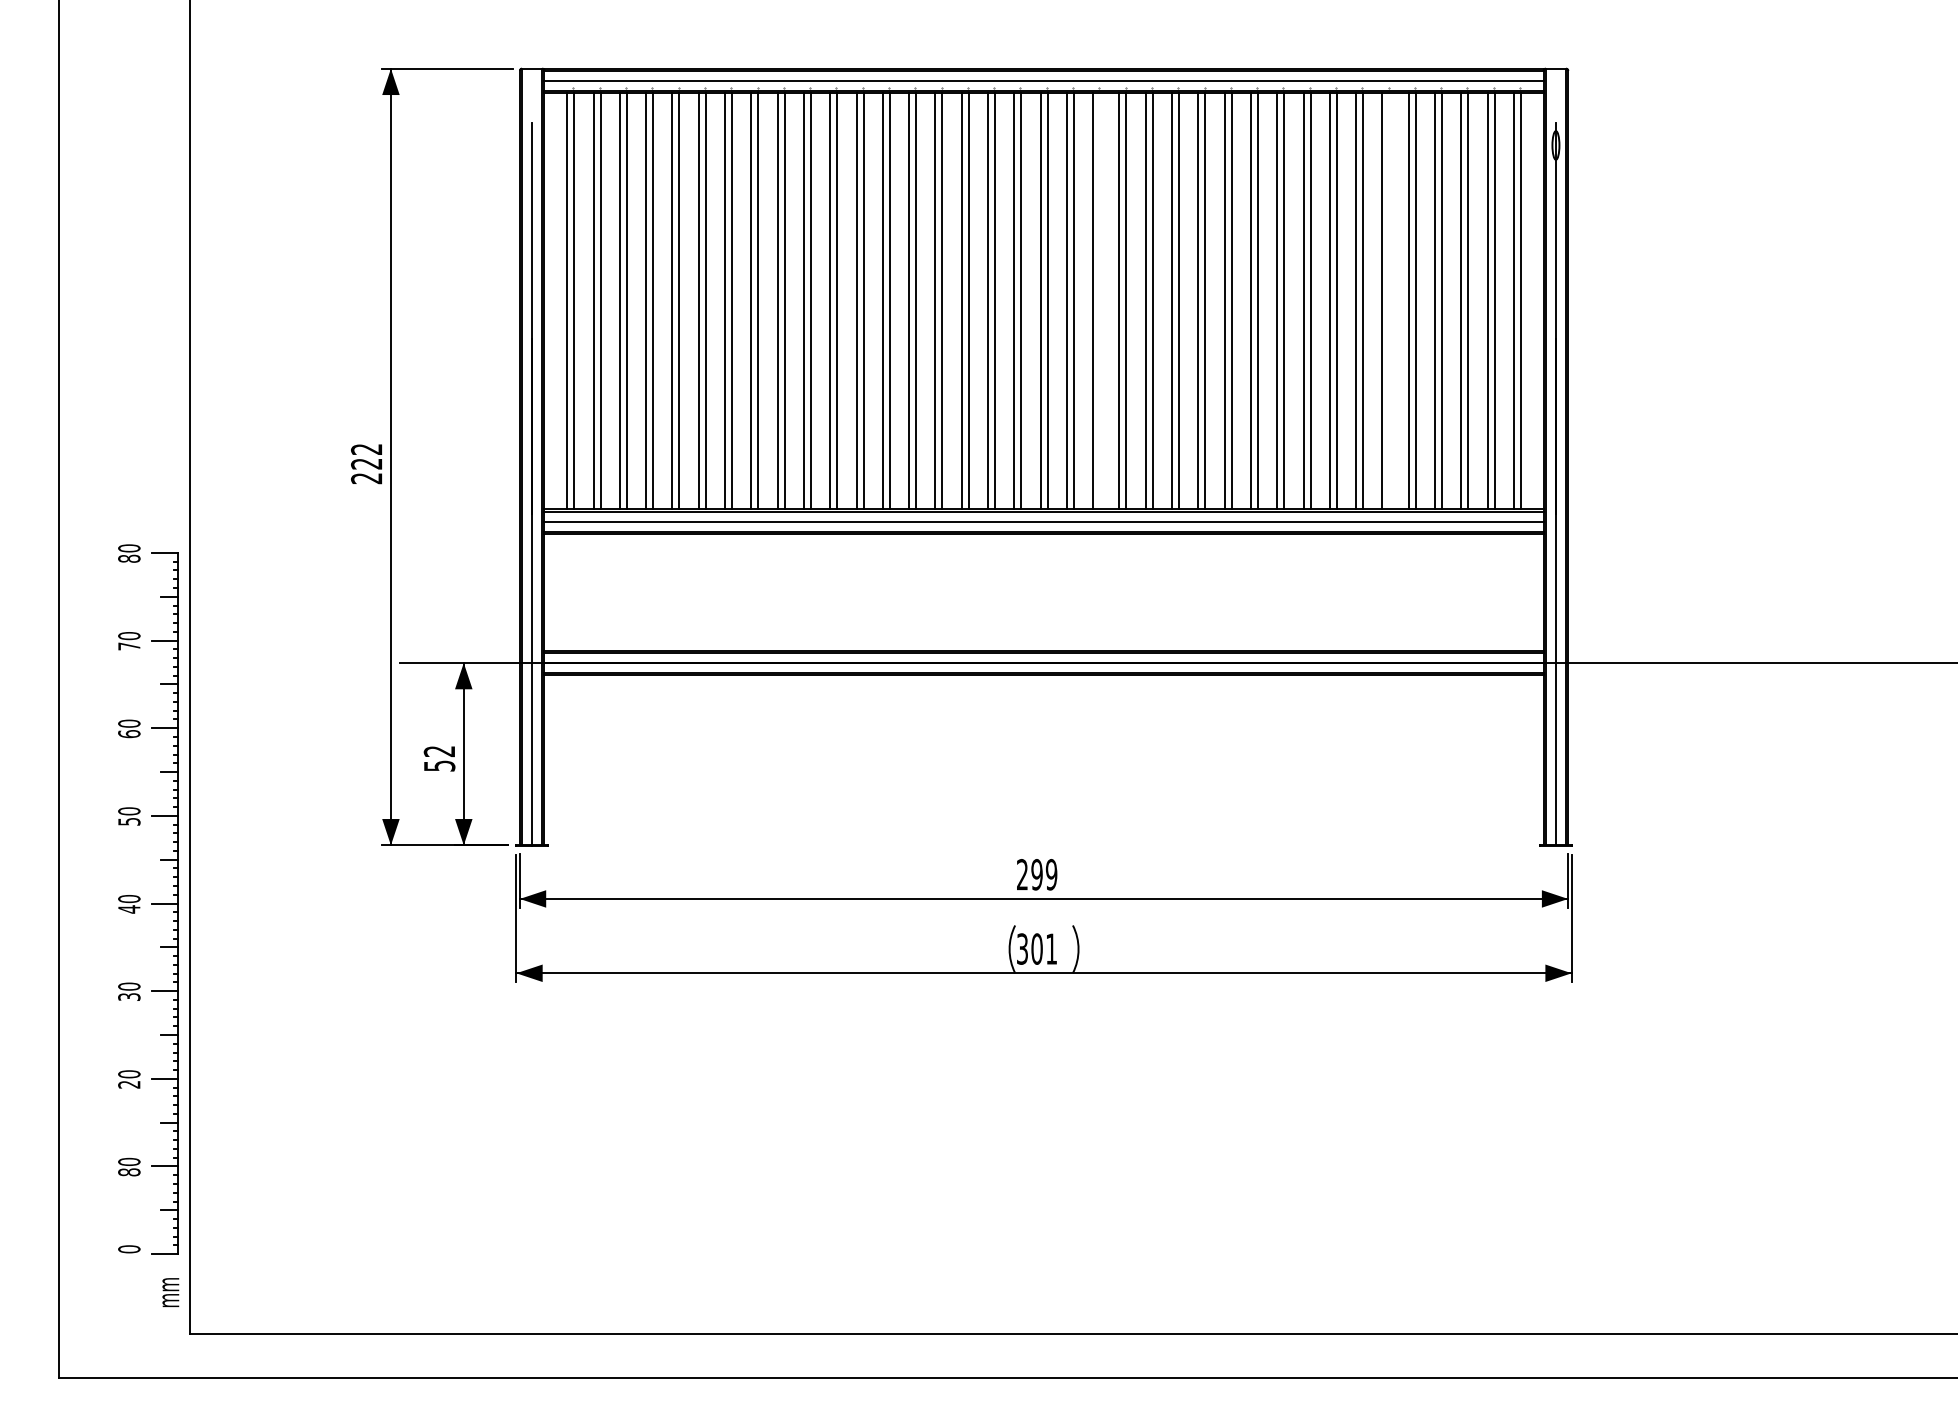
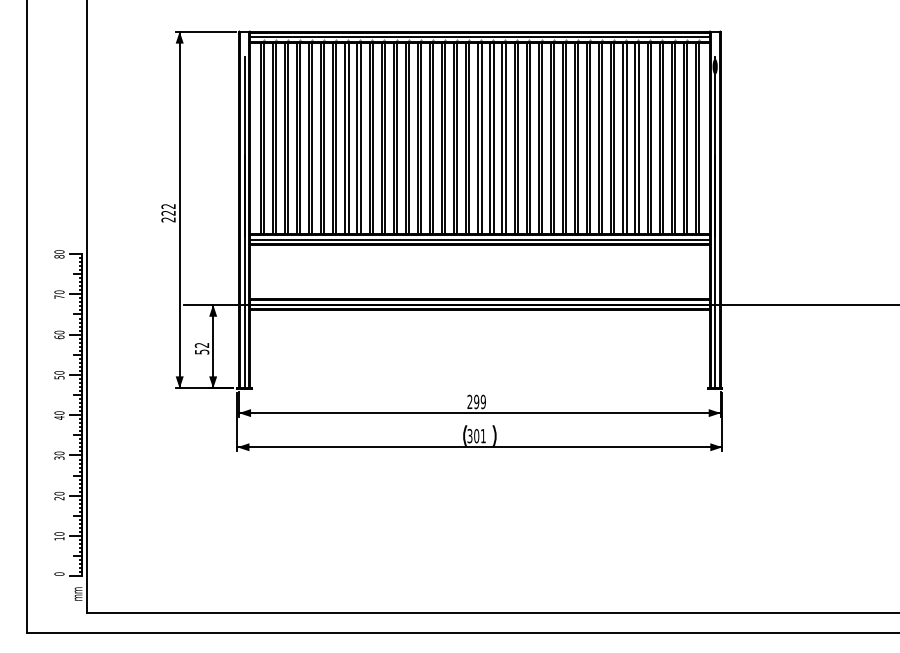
line: (1099, 301) -> (505, 138), added
line: (1389, 301) -> (638, 138), added
text: (129, 1171) -> (59, 538), 80 -> 10

